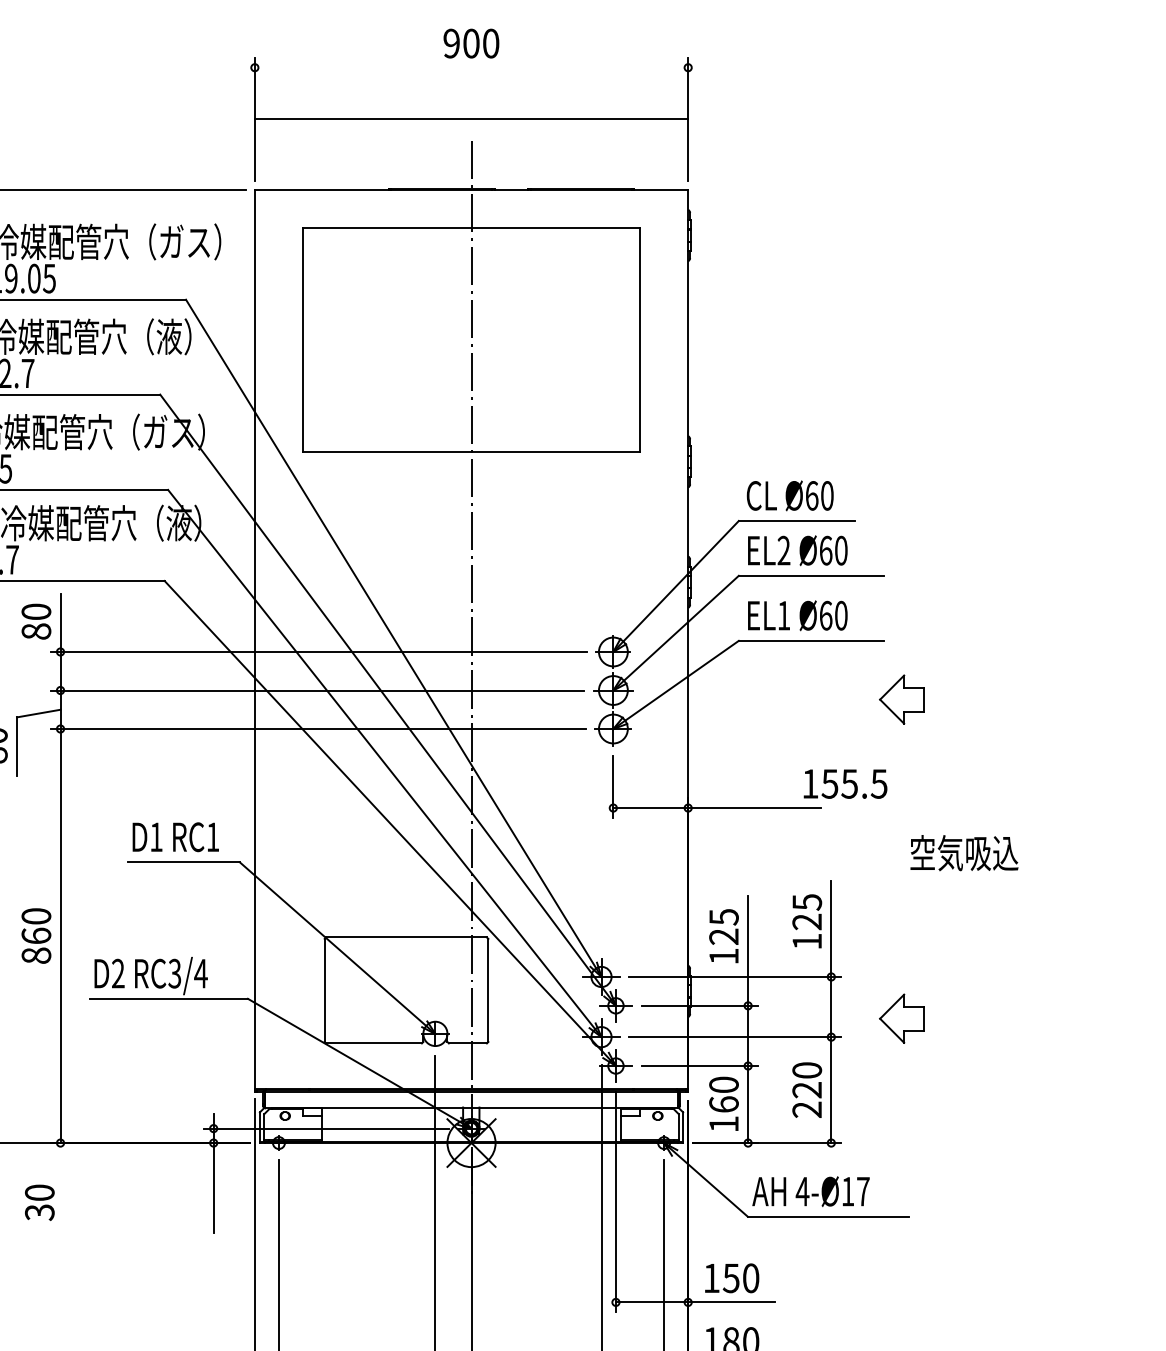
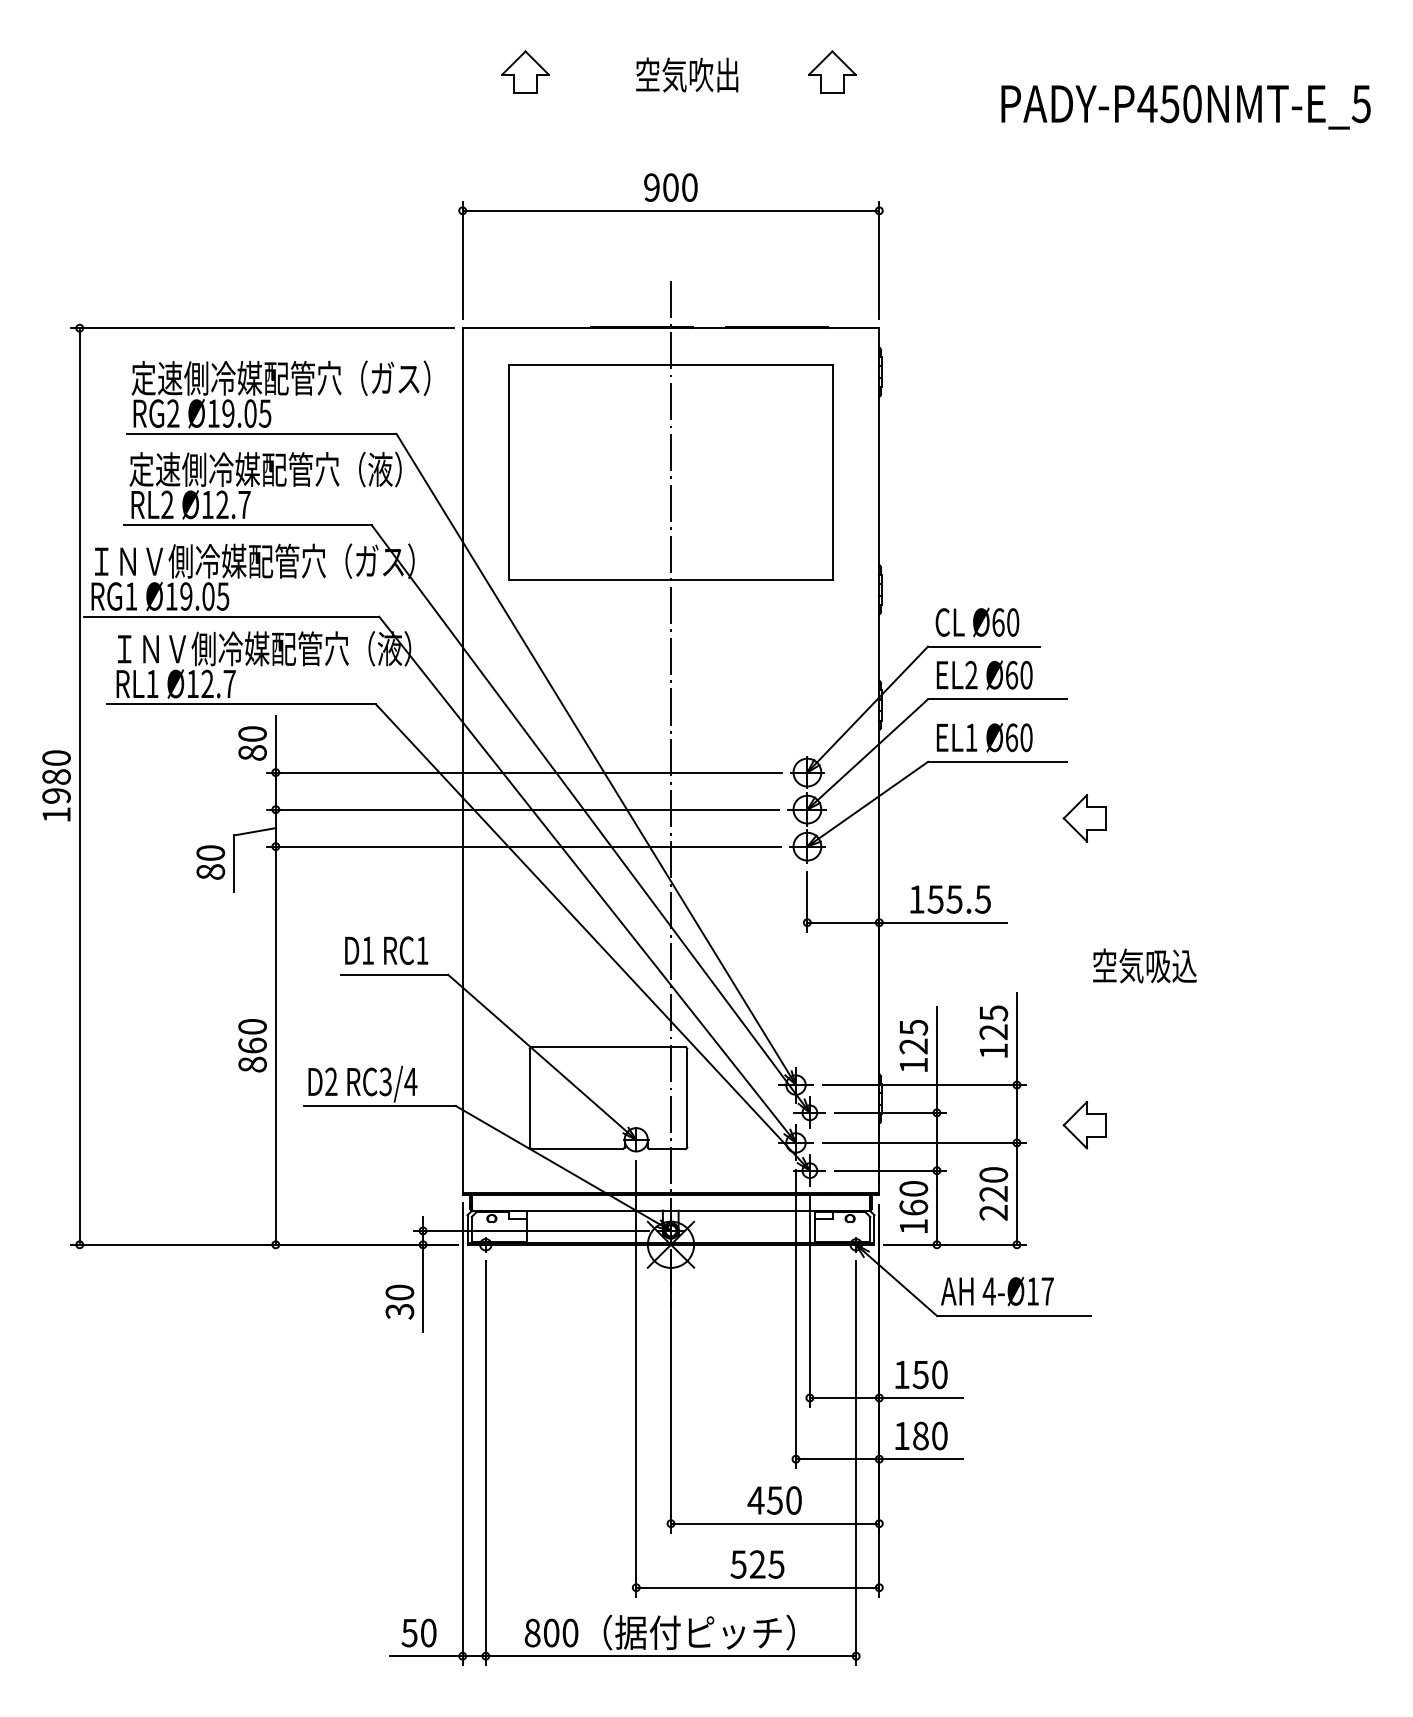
line: (471, 118) -> (670, 210), moved
text: (845, 783) -> (950, 899), moved
text: (39, 1202) -> (399, 1301), moved

